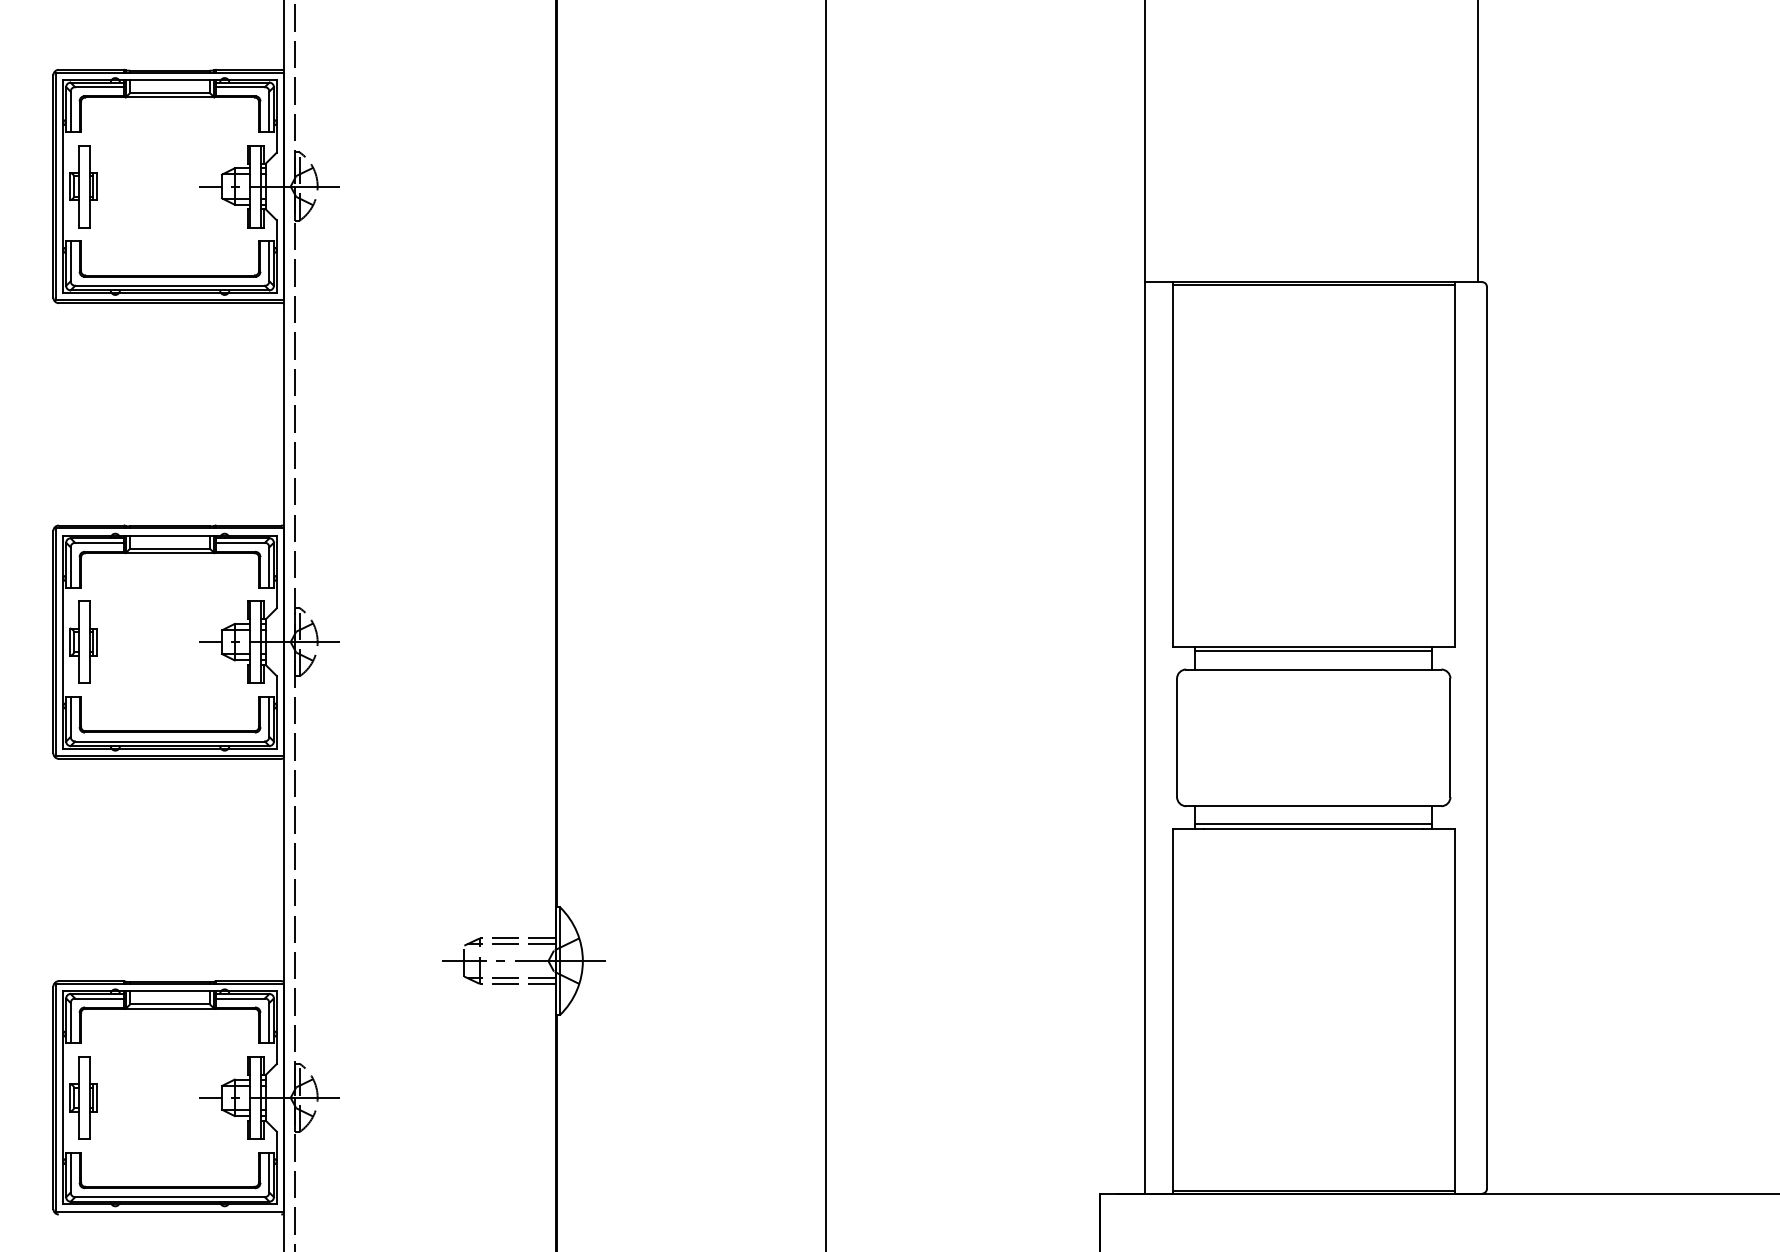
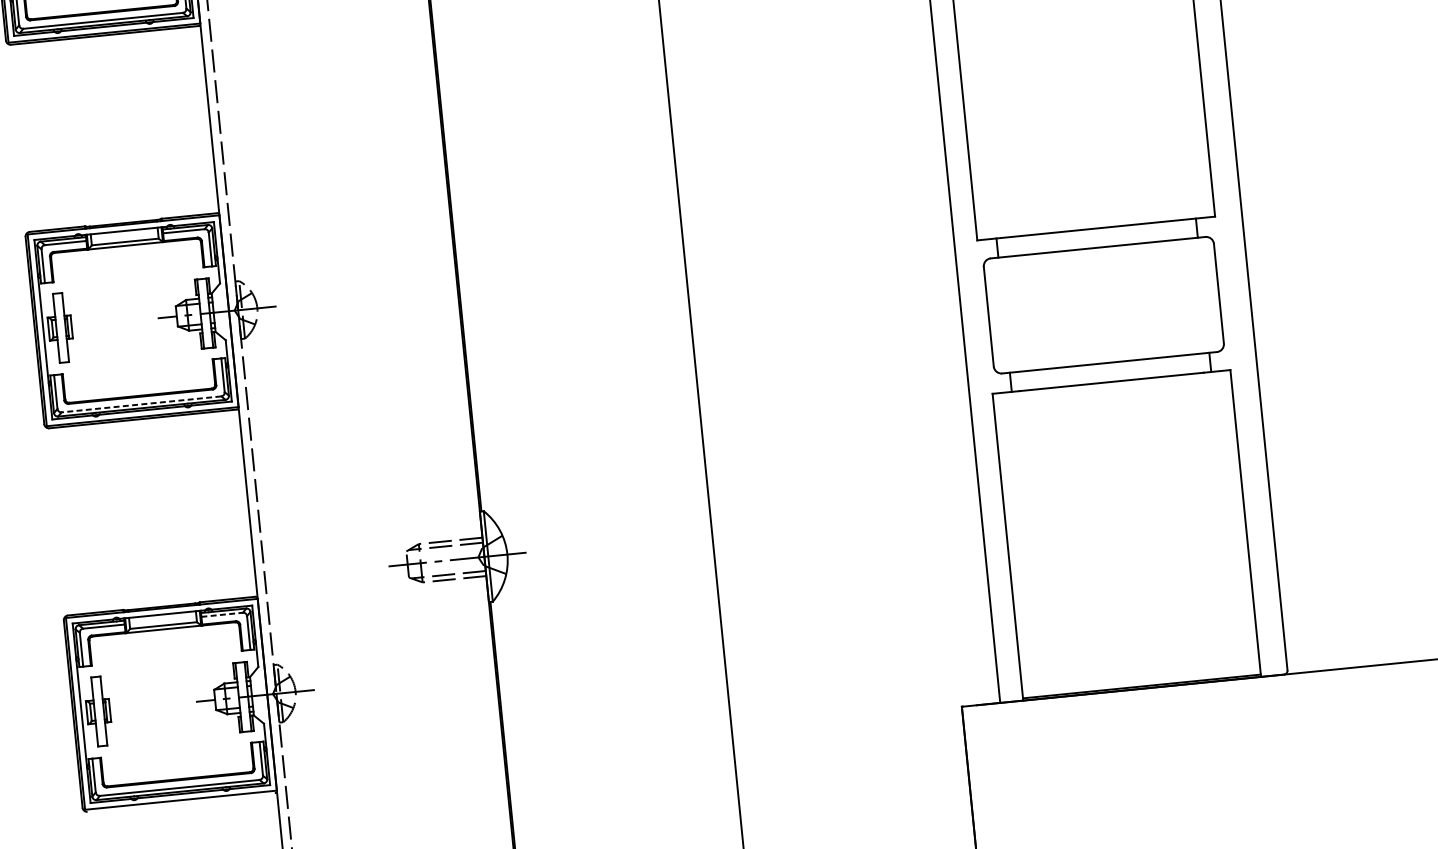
line: (1313, 651) -> (1096, 232), removed
line: (170, 741) -> (141, 404), solid -> dashed
line: (1313, 824) -> (1110, 378), removed
line: (240, 998) -> (222, 614), solid -> dashed

